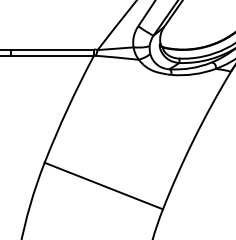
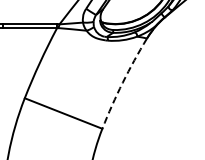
arc: (193, 138) -> (122, 82), solid -> dashed

